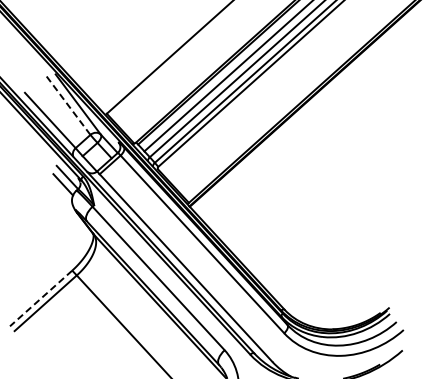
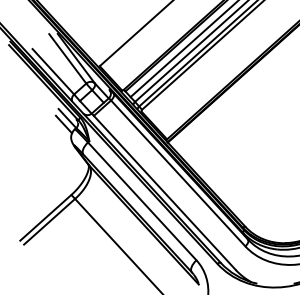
line: (67, 104) -> (67, 58), dashed -> solid
line: (41, 298) -> (46, 217), dashed -> solid

